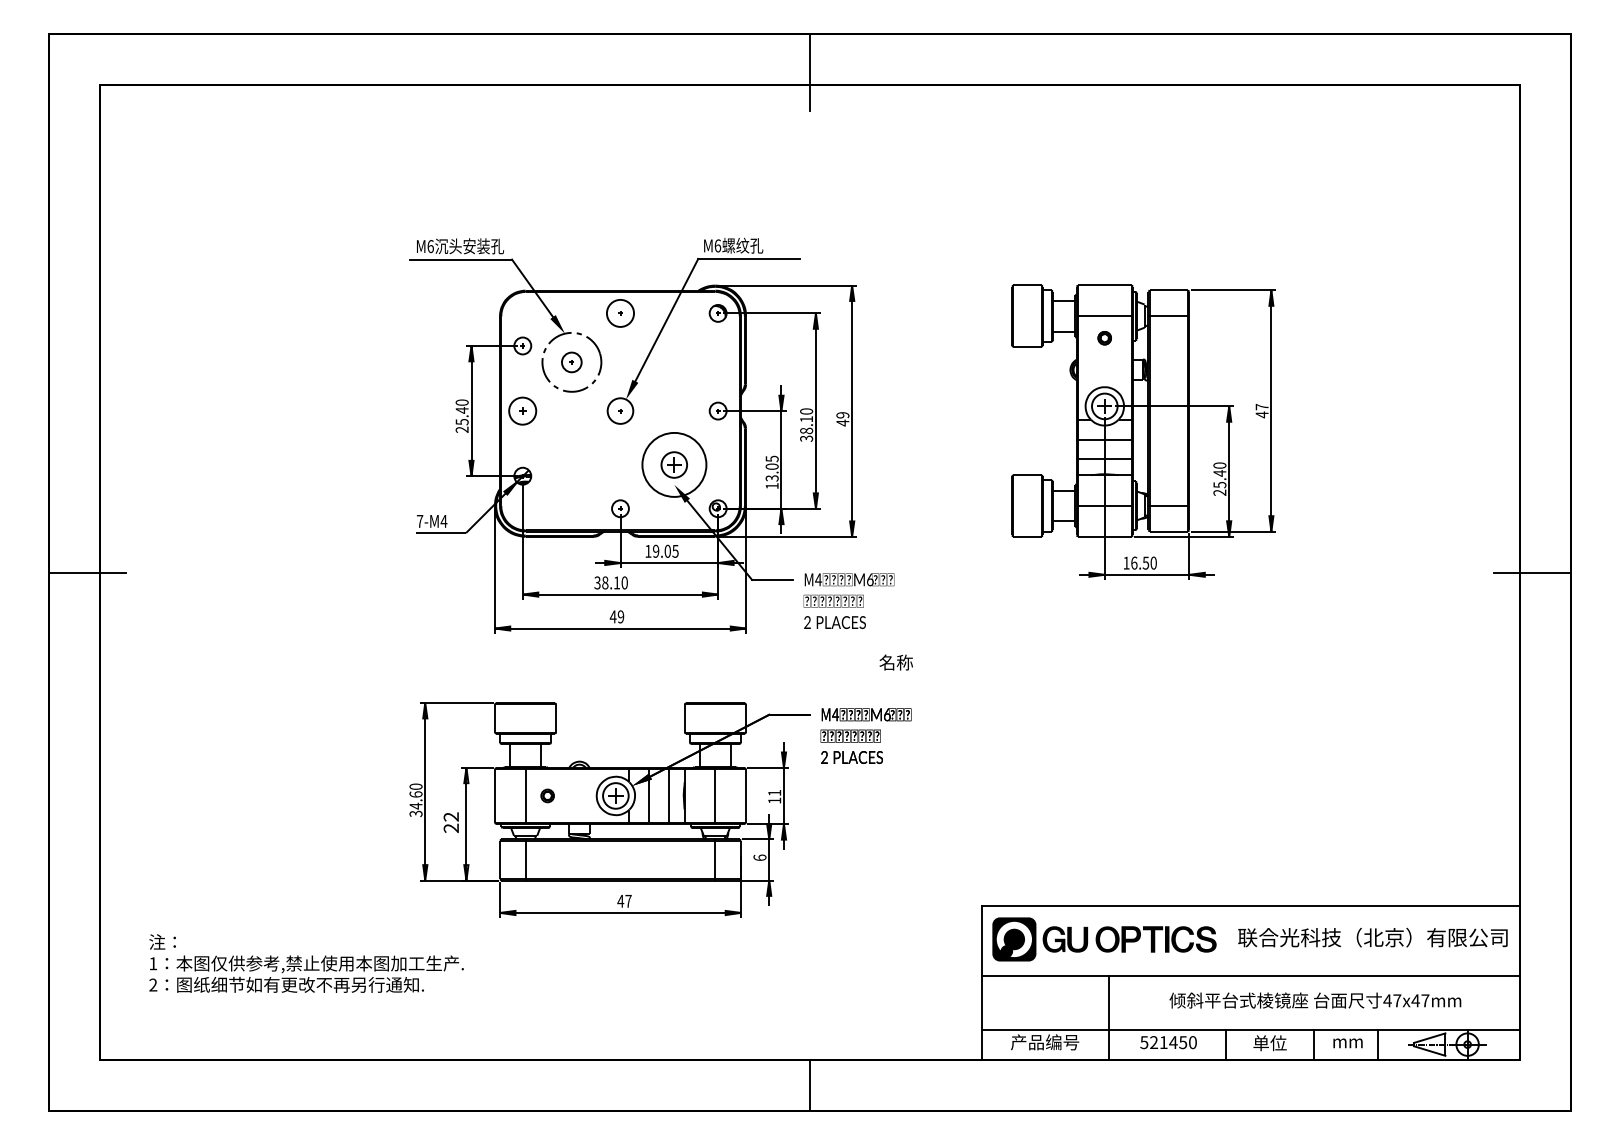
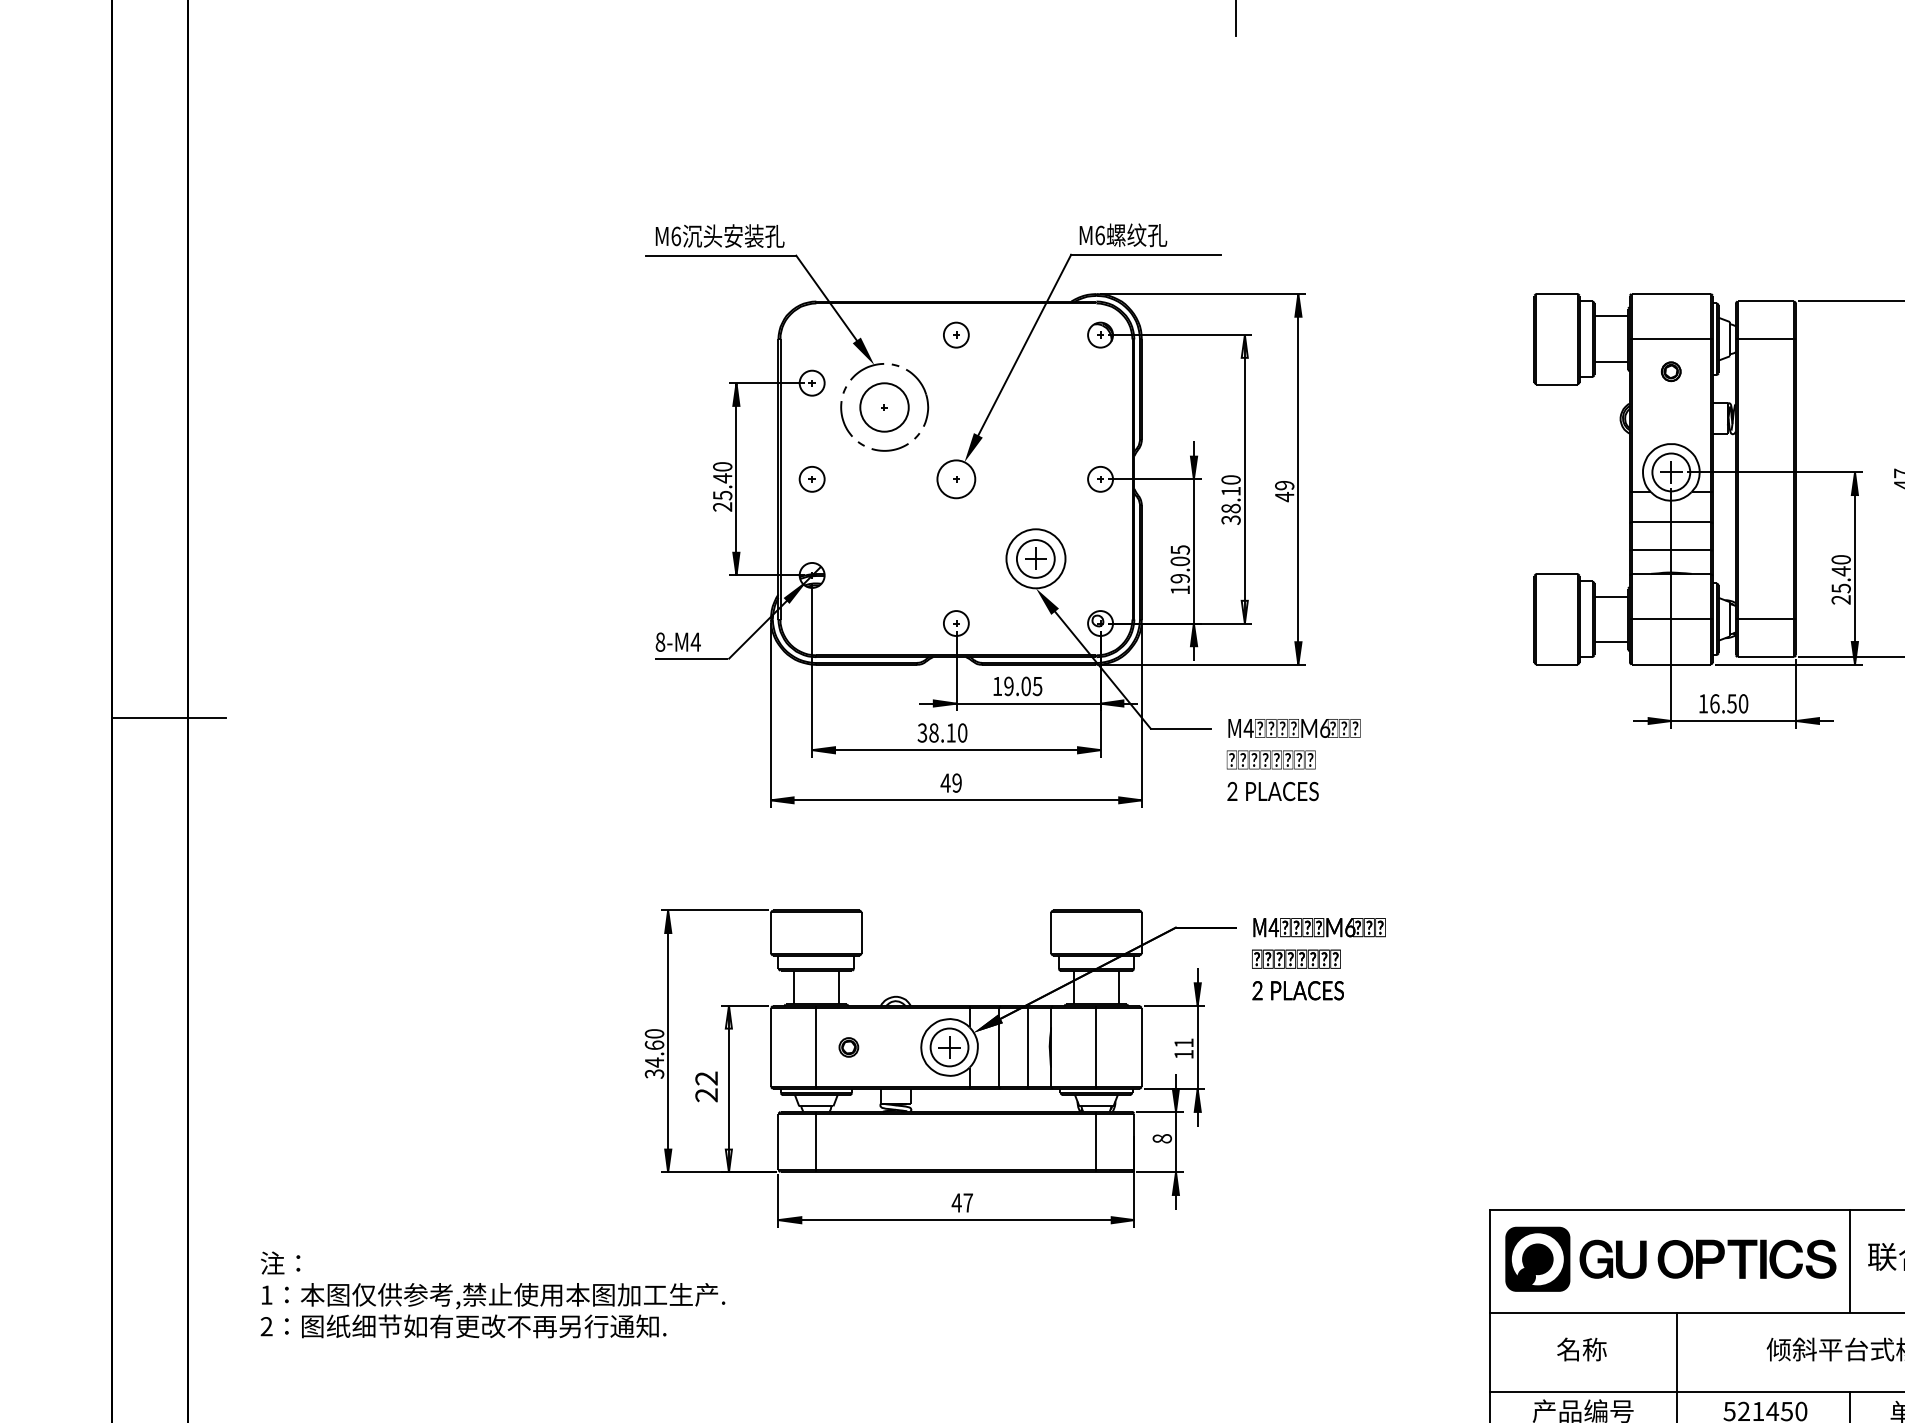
circle: (620, 312) -> (956, 333), size x0.62
circle: (571, 362) -> (884, 407), size x1.67
part: (522, 410) -> (811, 478), size x0.62
circle: (674, 464) -> (1036, 558), size x0.62
text: (772, 478) -> (1180, 578), 13.05 -> 19.05
text: (419, 520) -> (659, 640), 7-M4 -> 8-M4
text: (895, 662) -> (1580, 1349), moved
text: (759, 857) -> (1161, 1138), 6 -> 8
line: (1226, 940) -> (1850, 1260), added

